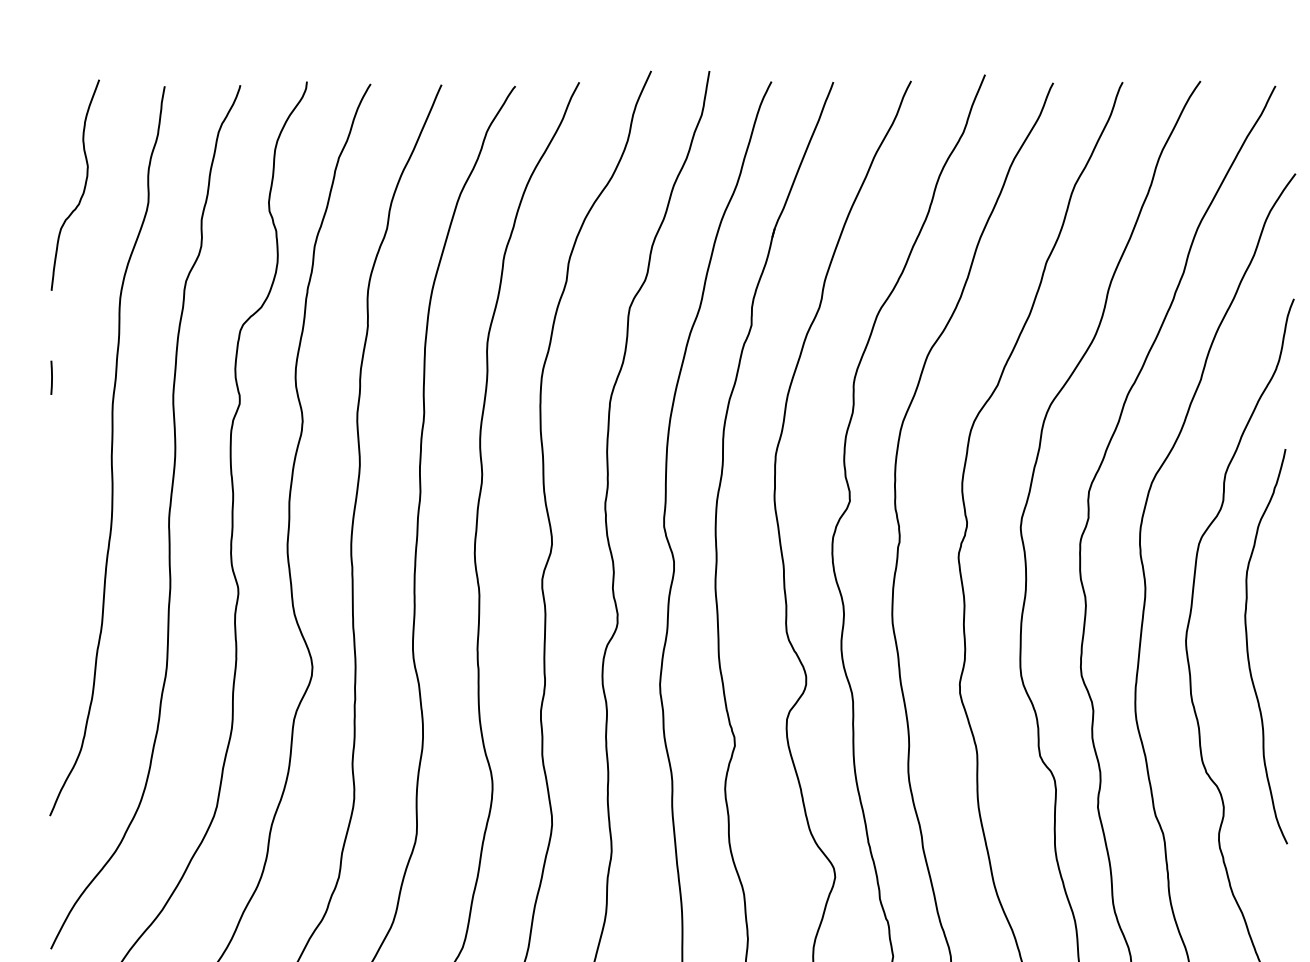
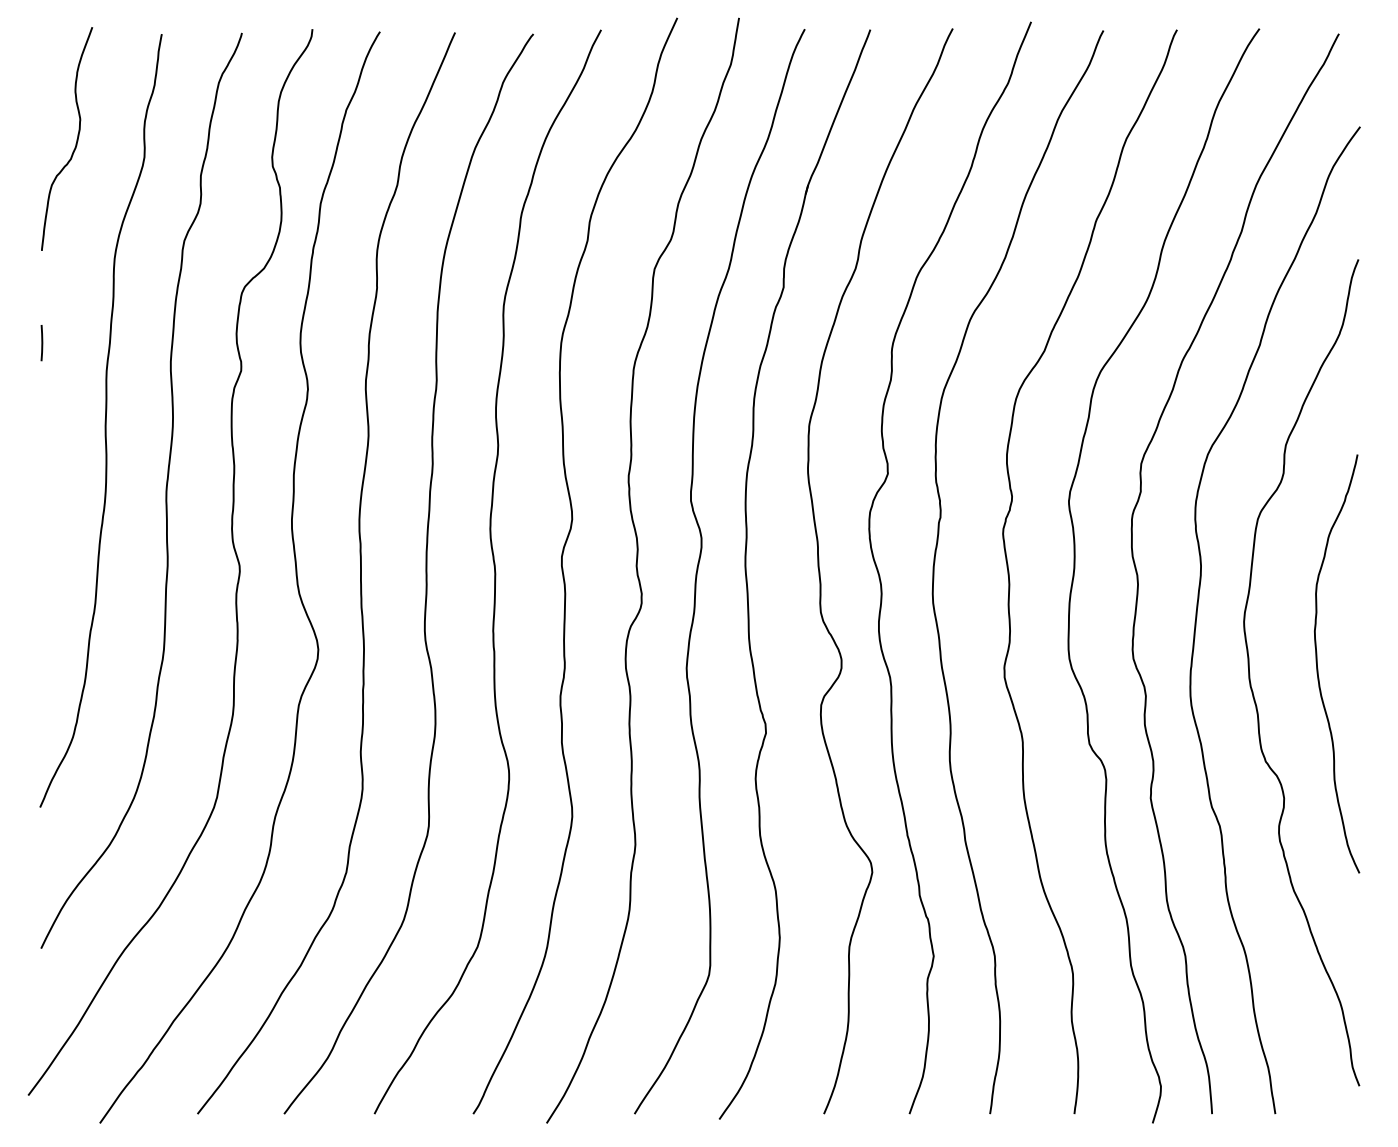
curve: (1248, 650) -> (1318, 668), moved

